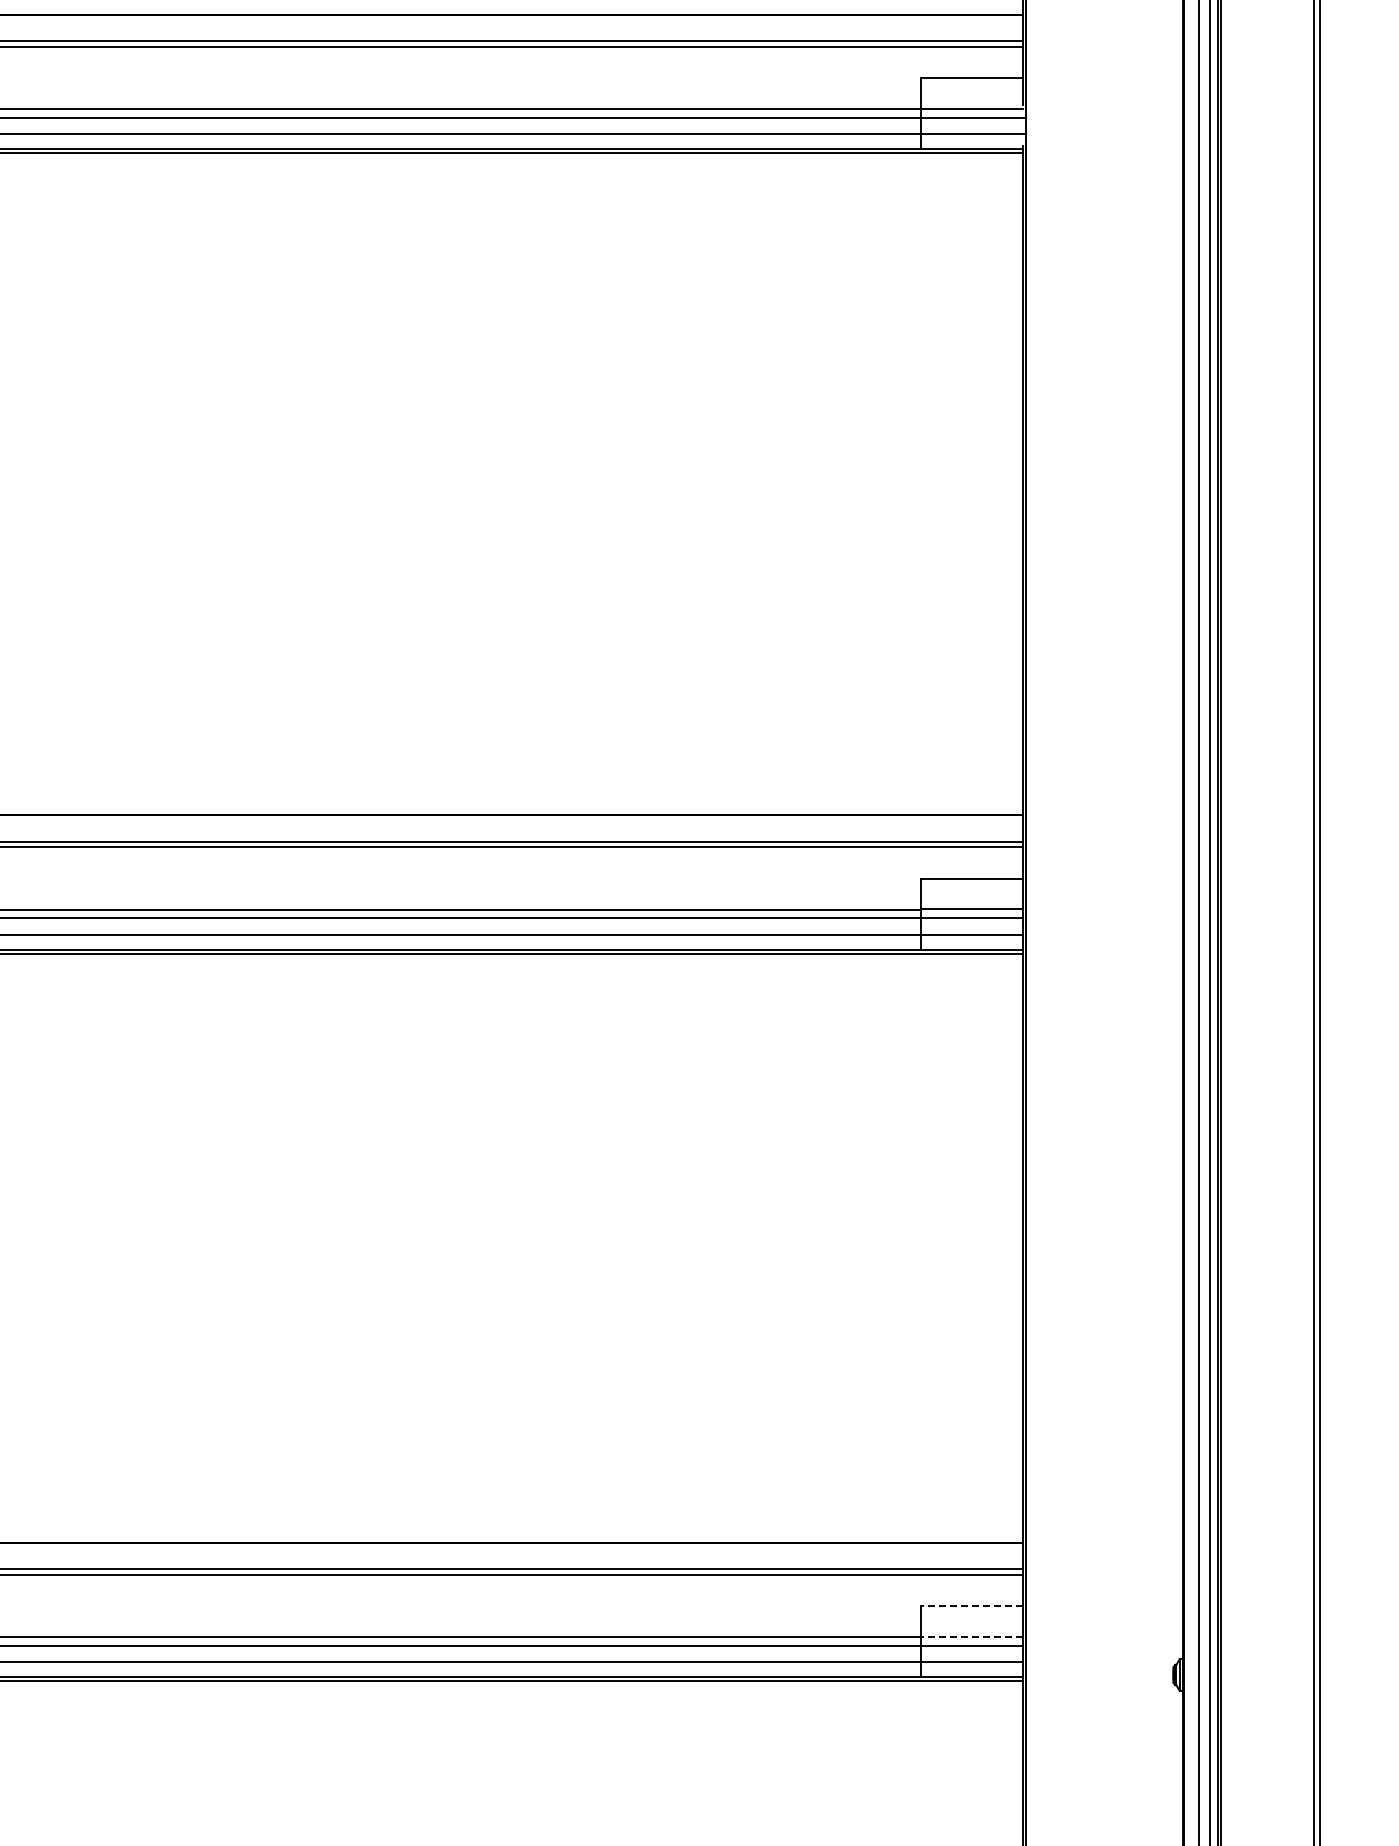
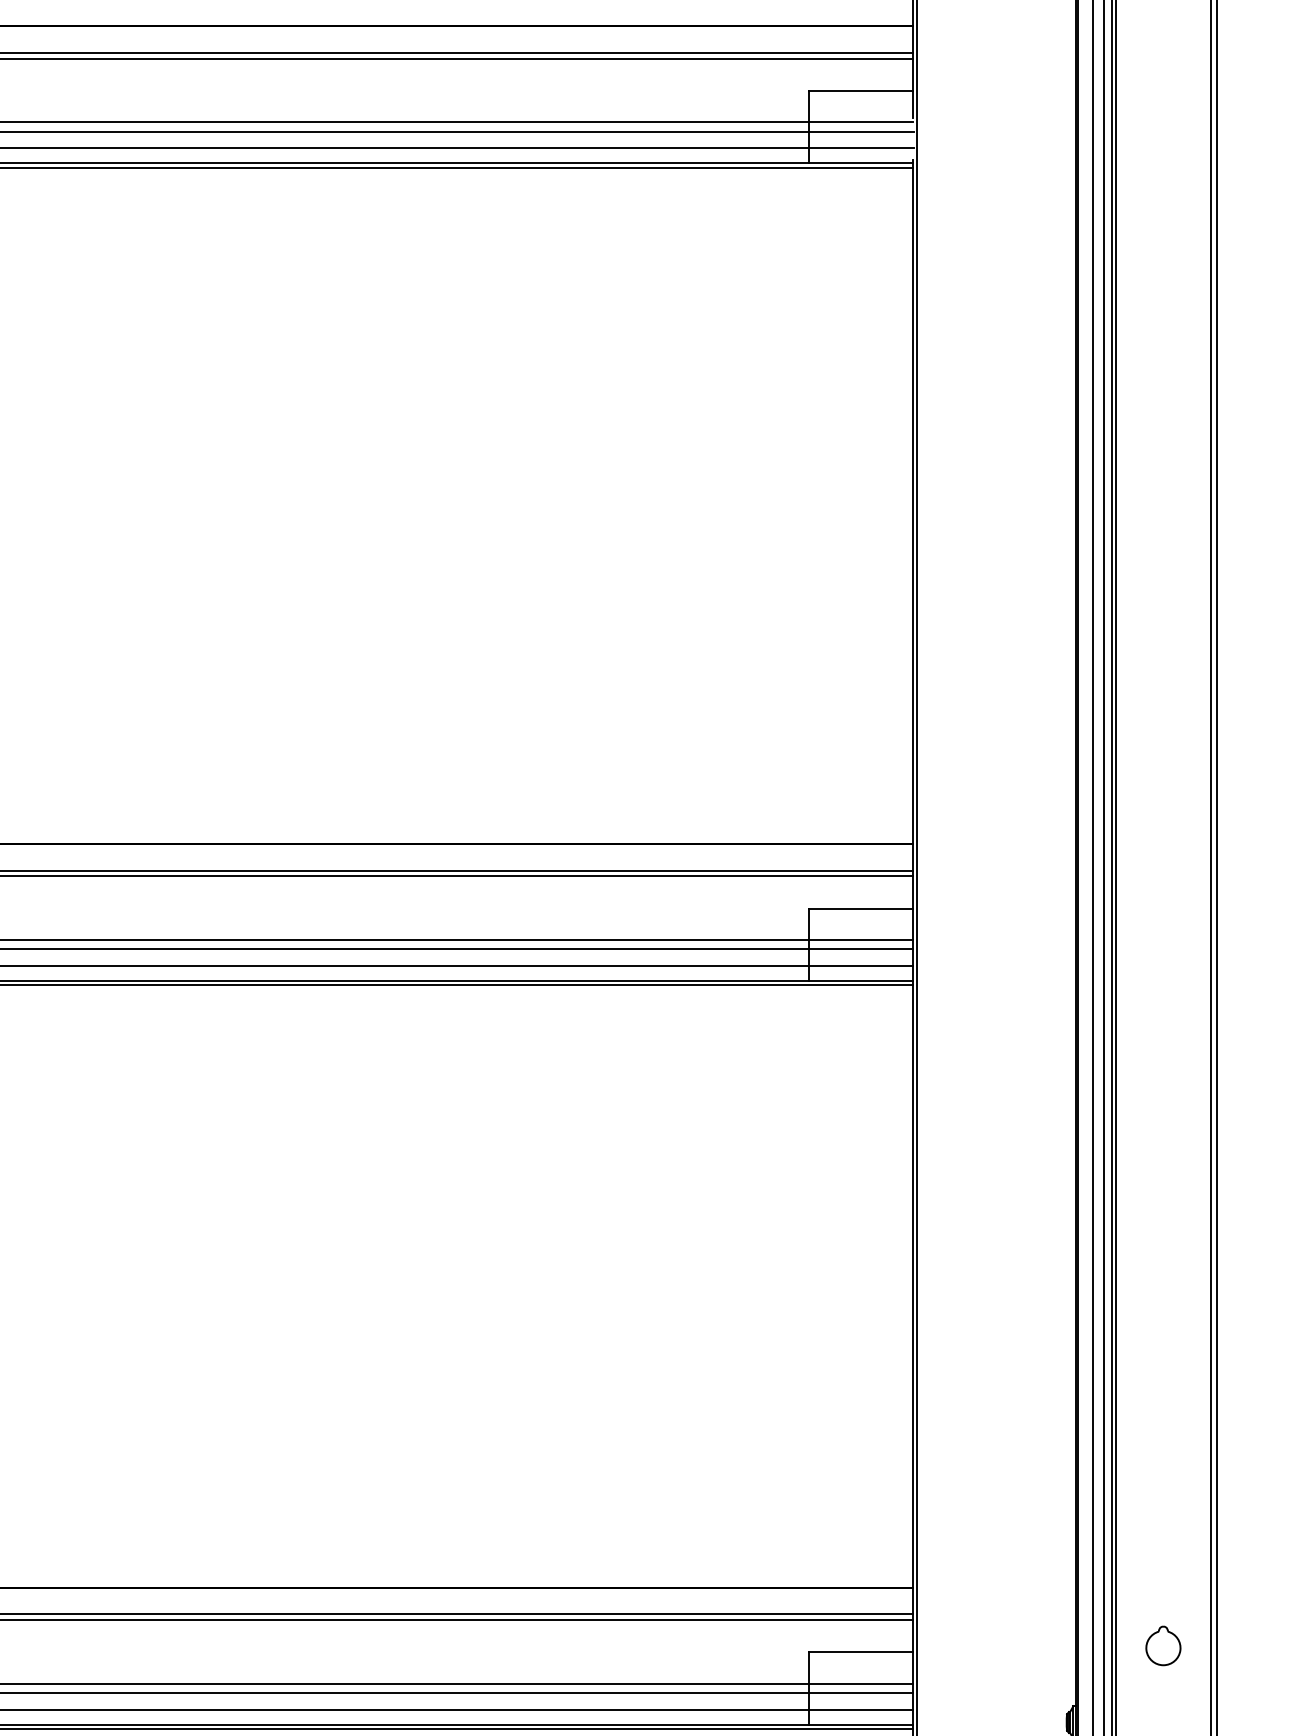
part: (1267, 1599) -> (1163, 1645), added
line: (971, 1606) -> (860, 1652), dashed -> solid
line: (971, 1637) -> (860, 1684), dashed -> solid

